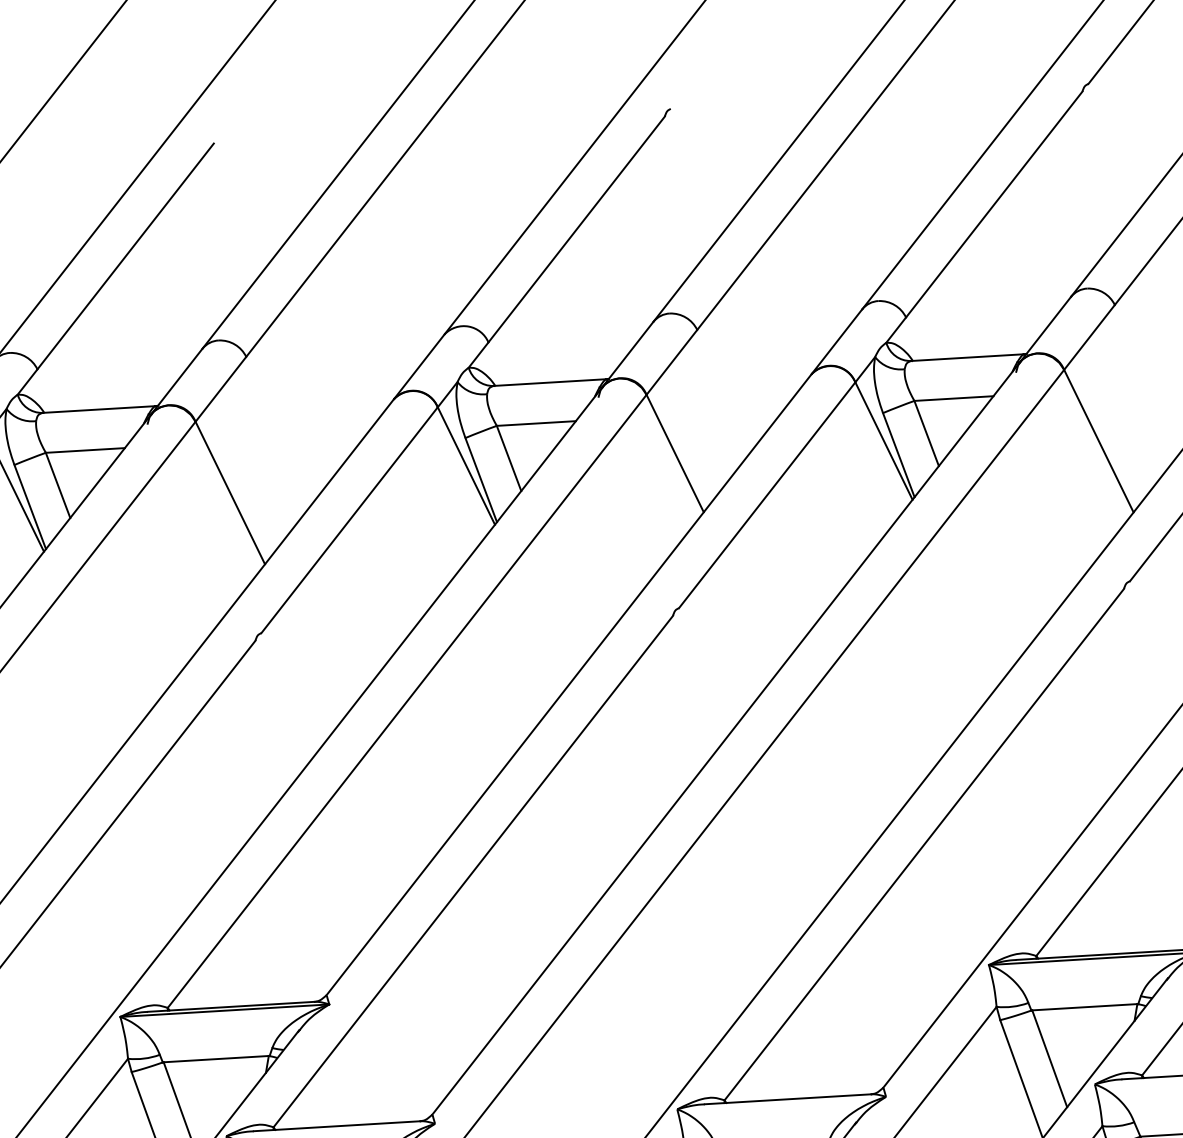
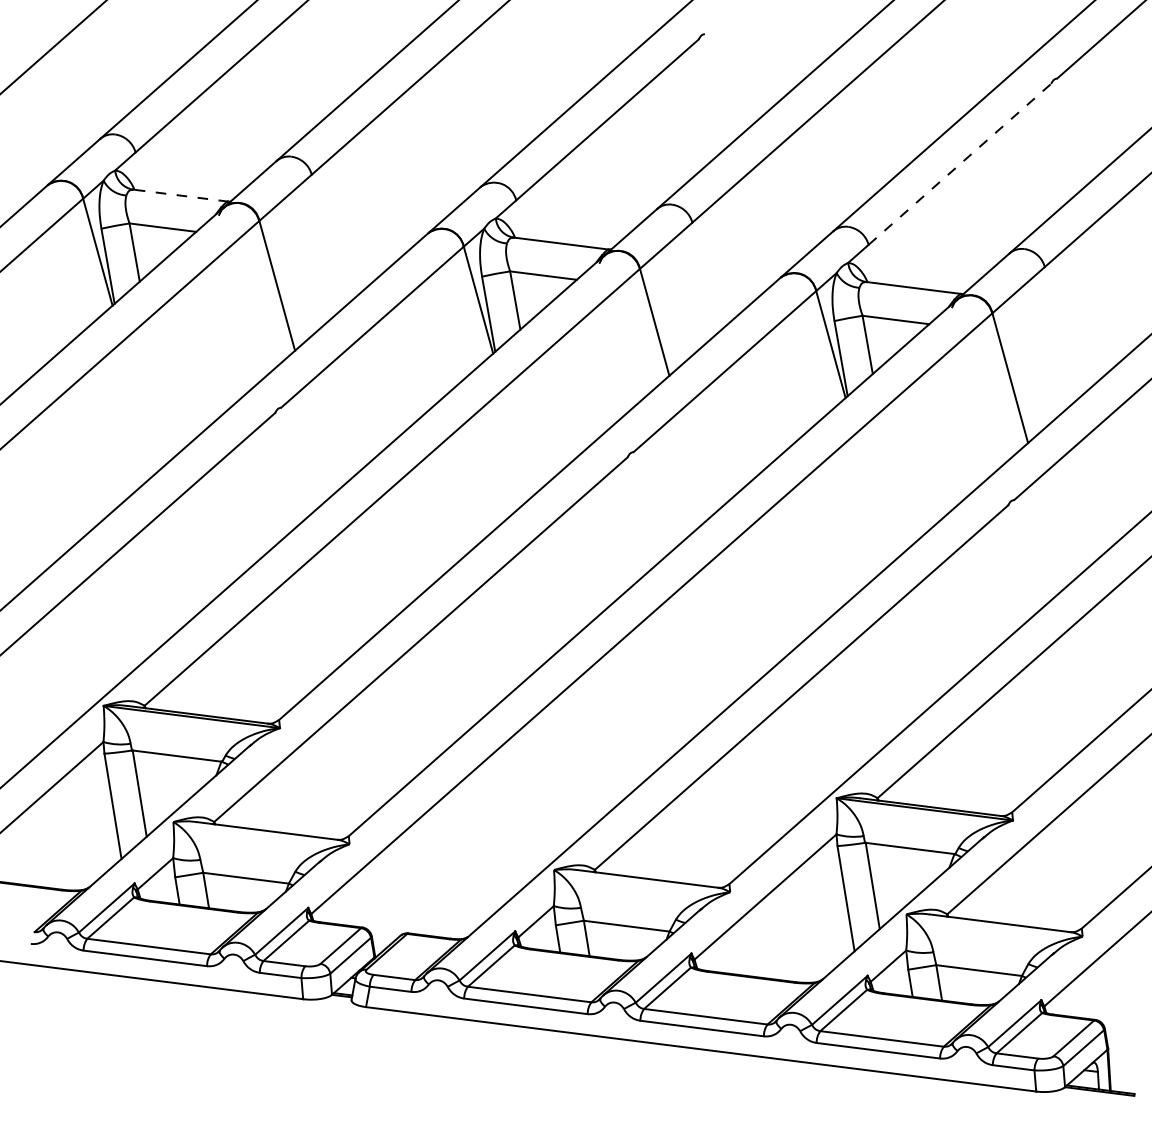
line: (993, 204) -> (959, 164), solid -> dashed
line: (98, 409) -> (180, 195), solid -> dashed

